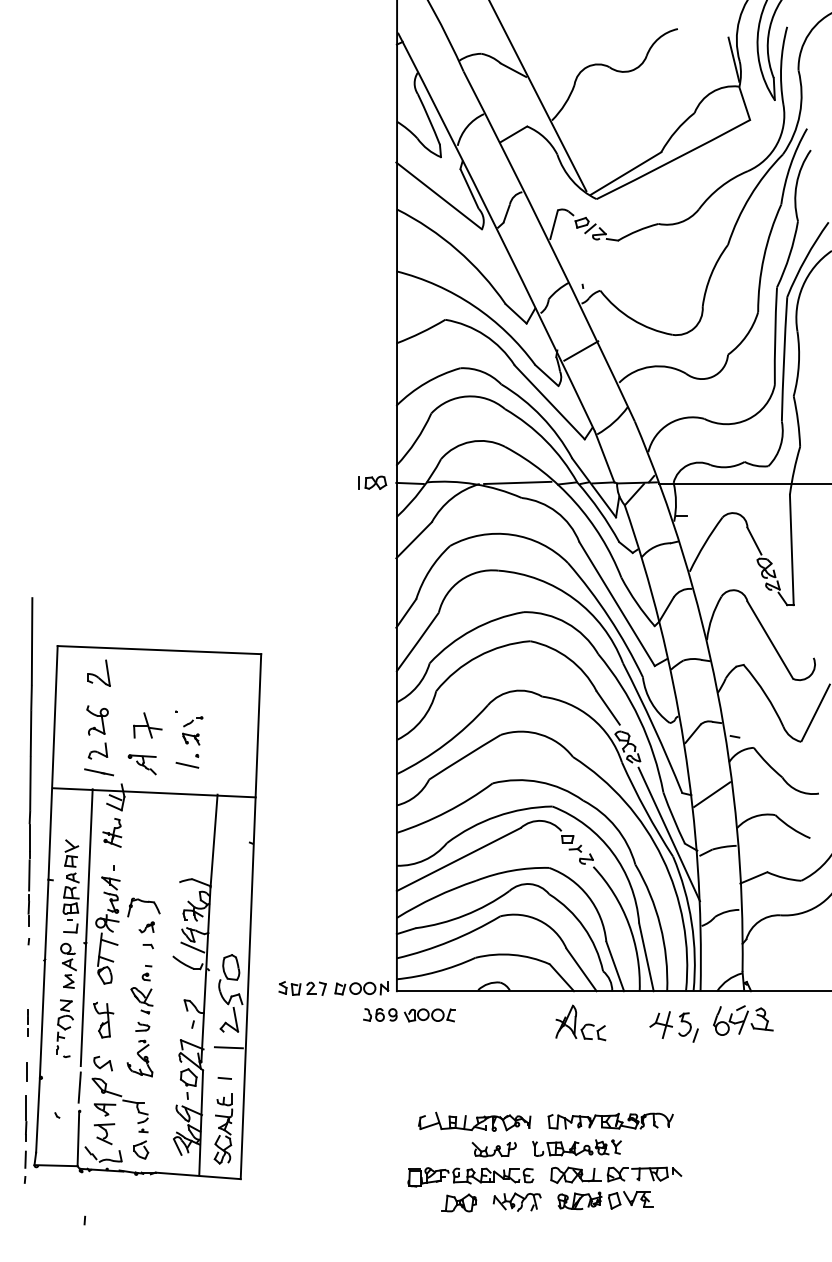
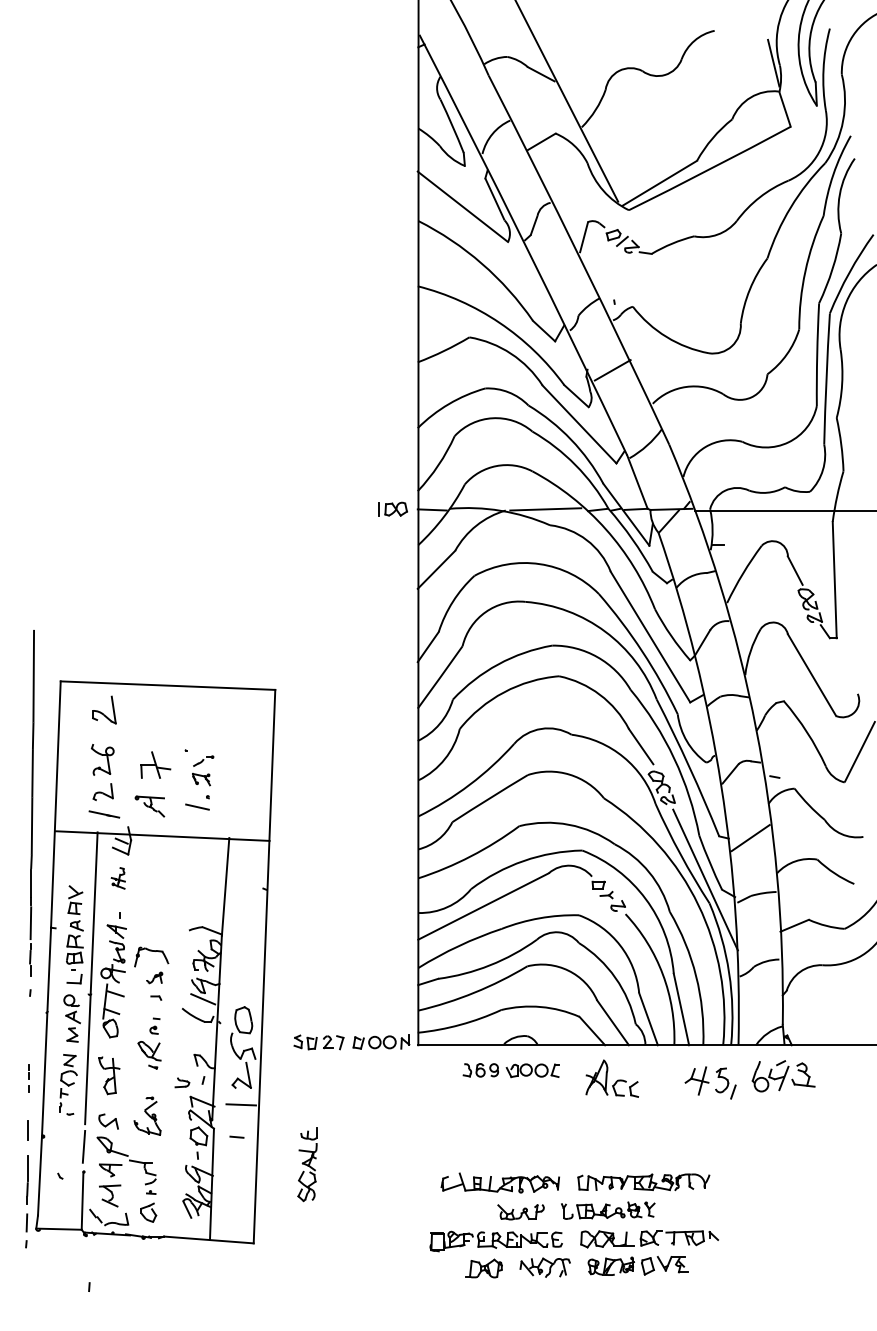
part: (112, 833) -> (118, 878), size x0.7
part: (408, 1015) -> (510, 1070), moved
part: (142, 1026) -> (182, 1082), moved
part: (223, 1128) -> (307, 1164), moved

